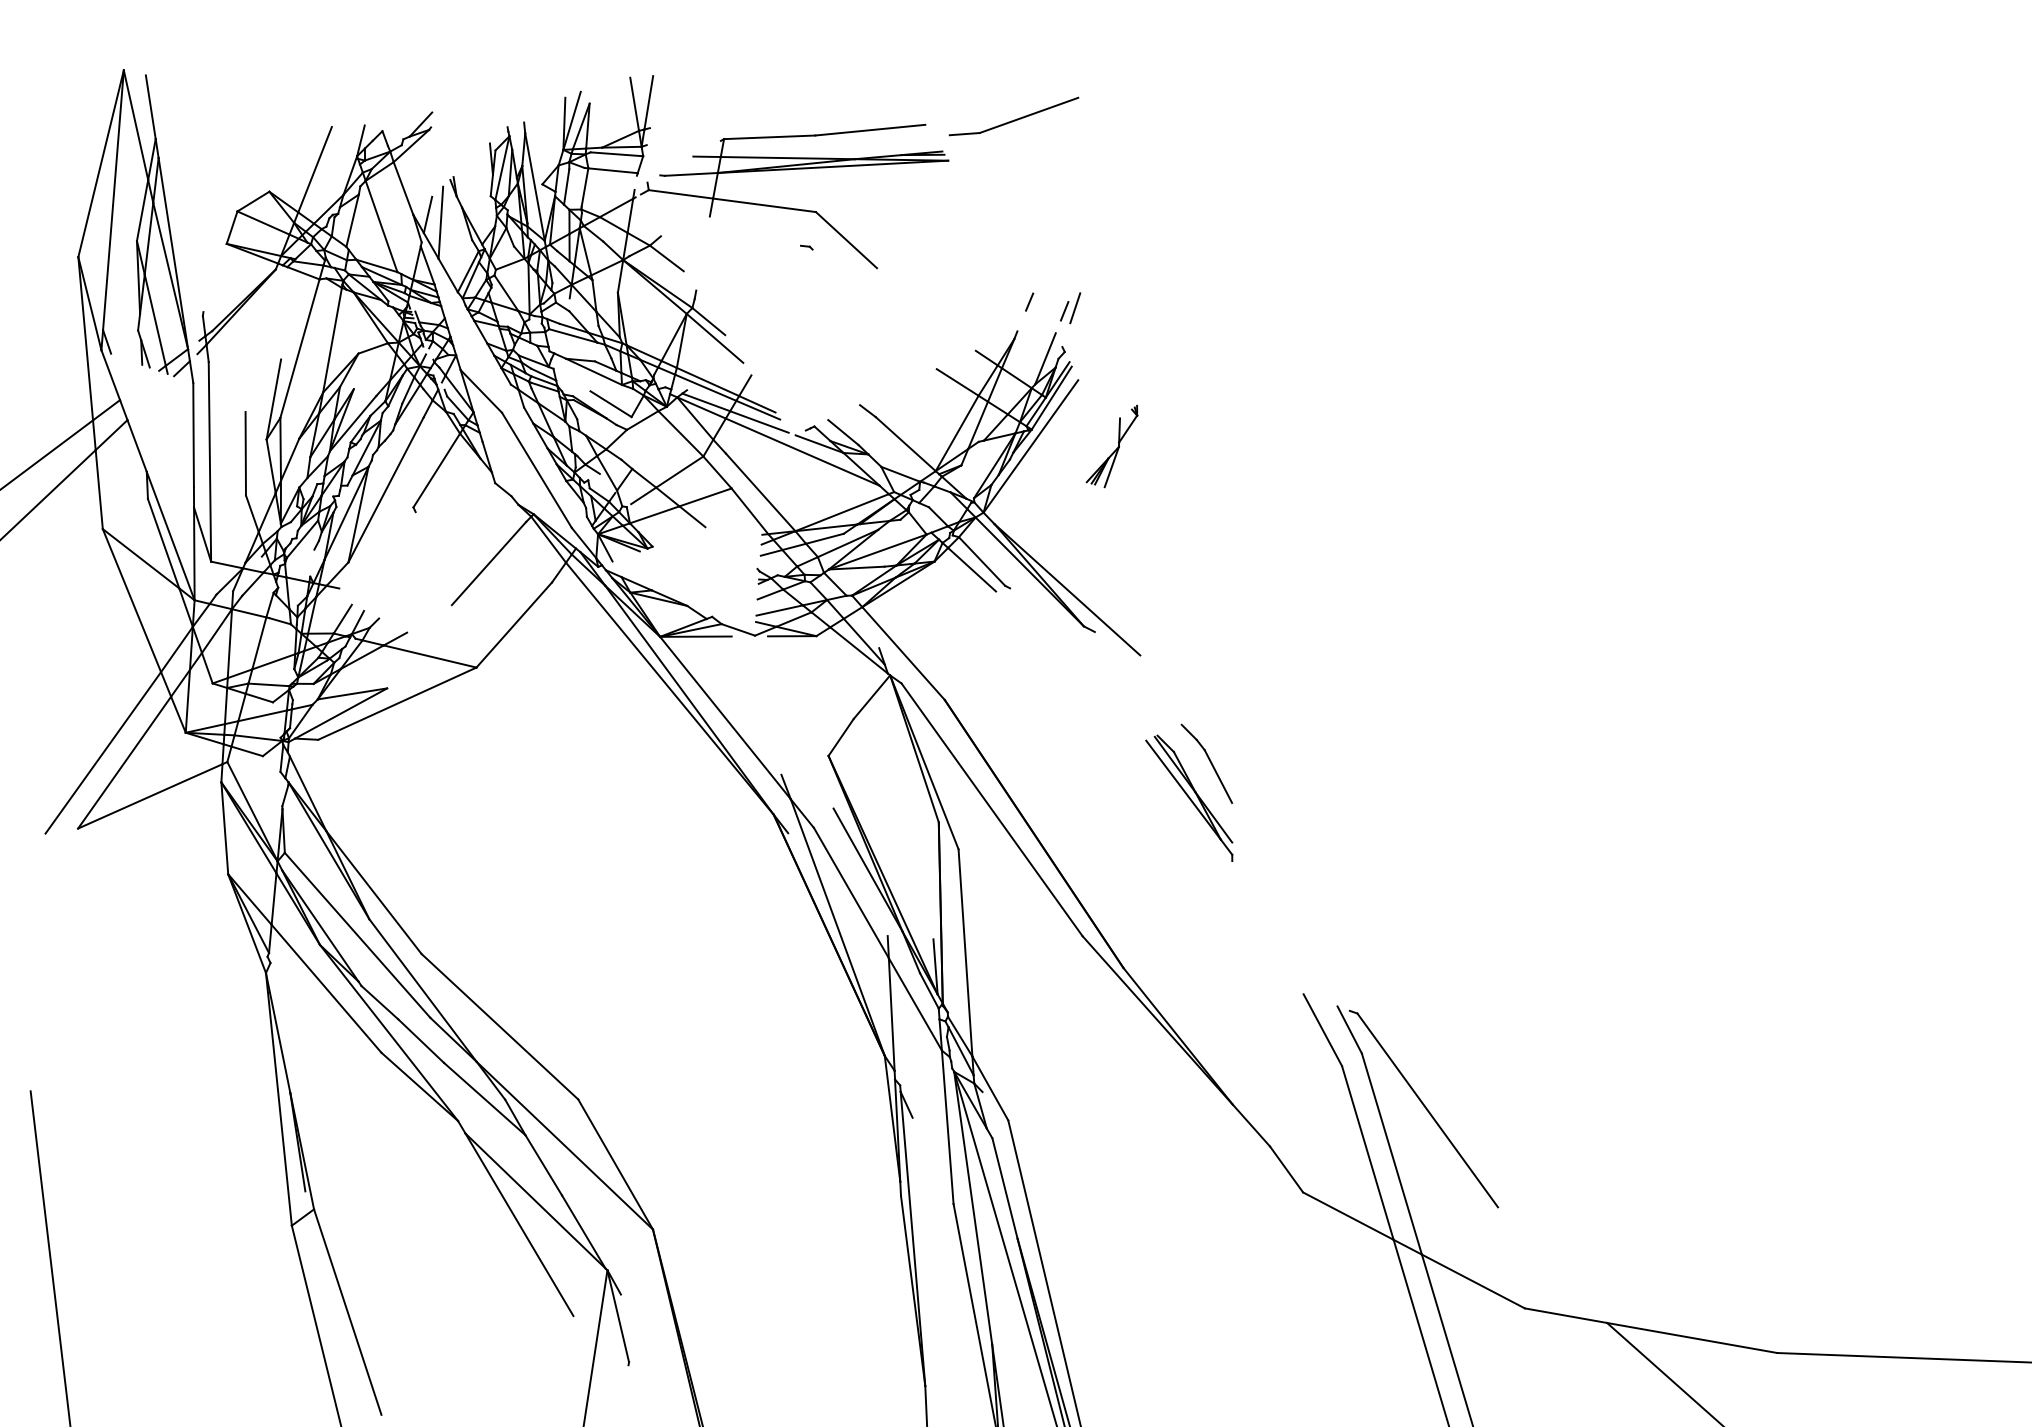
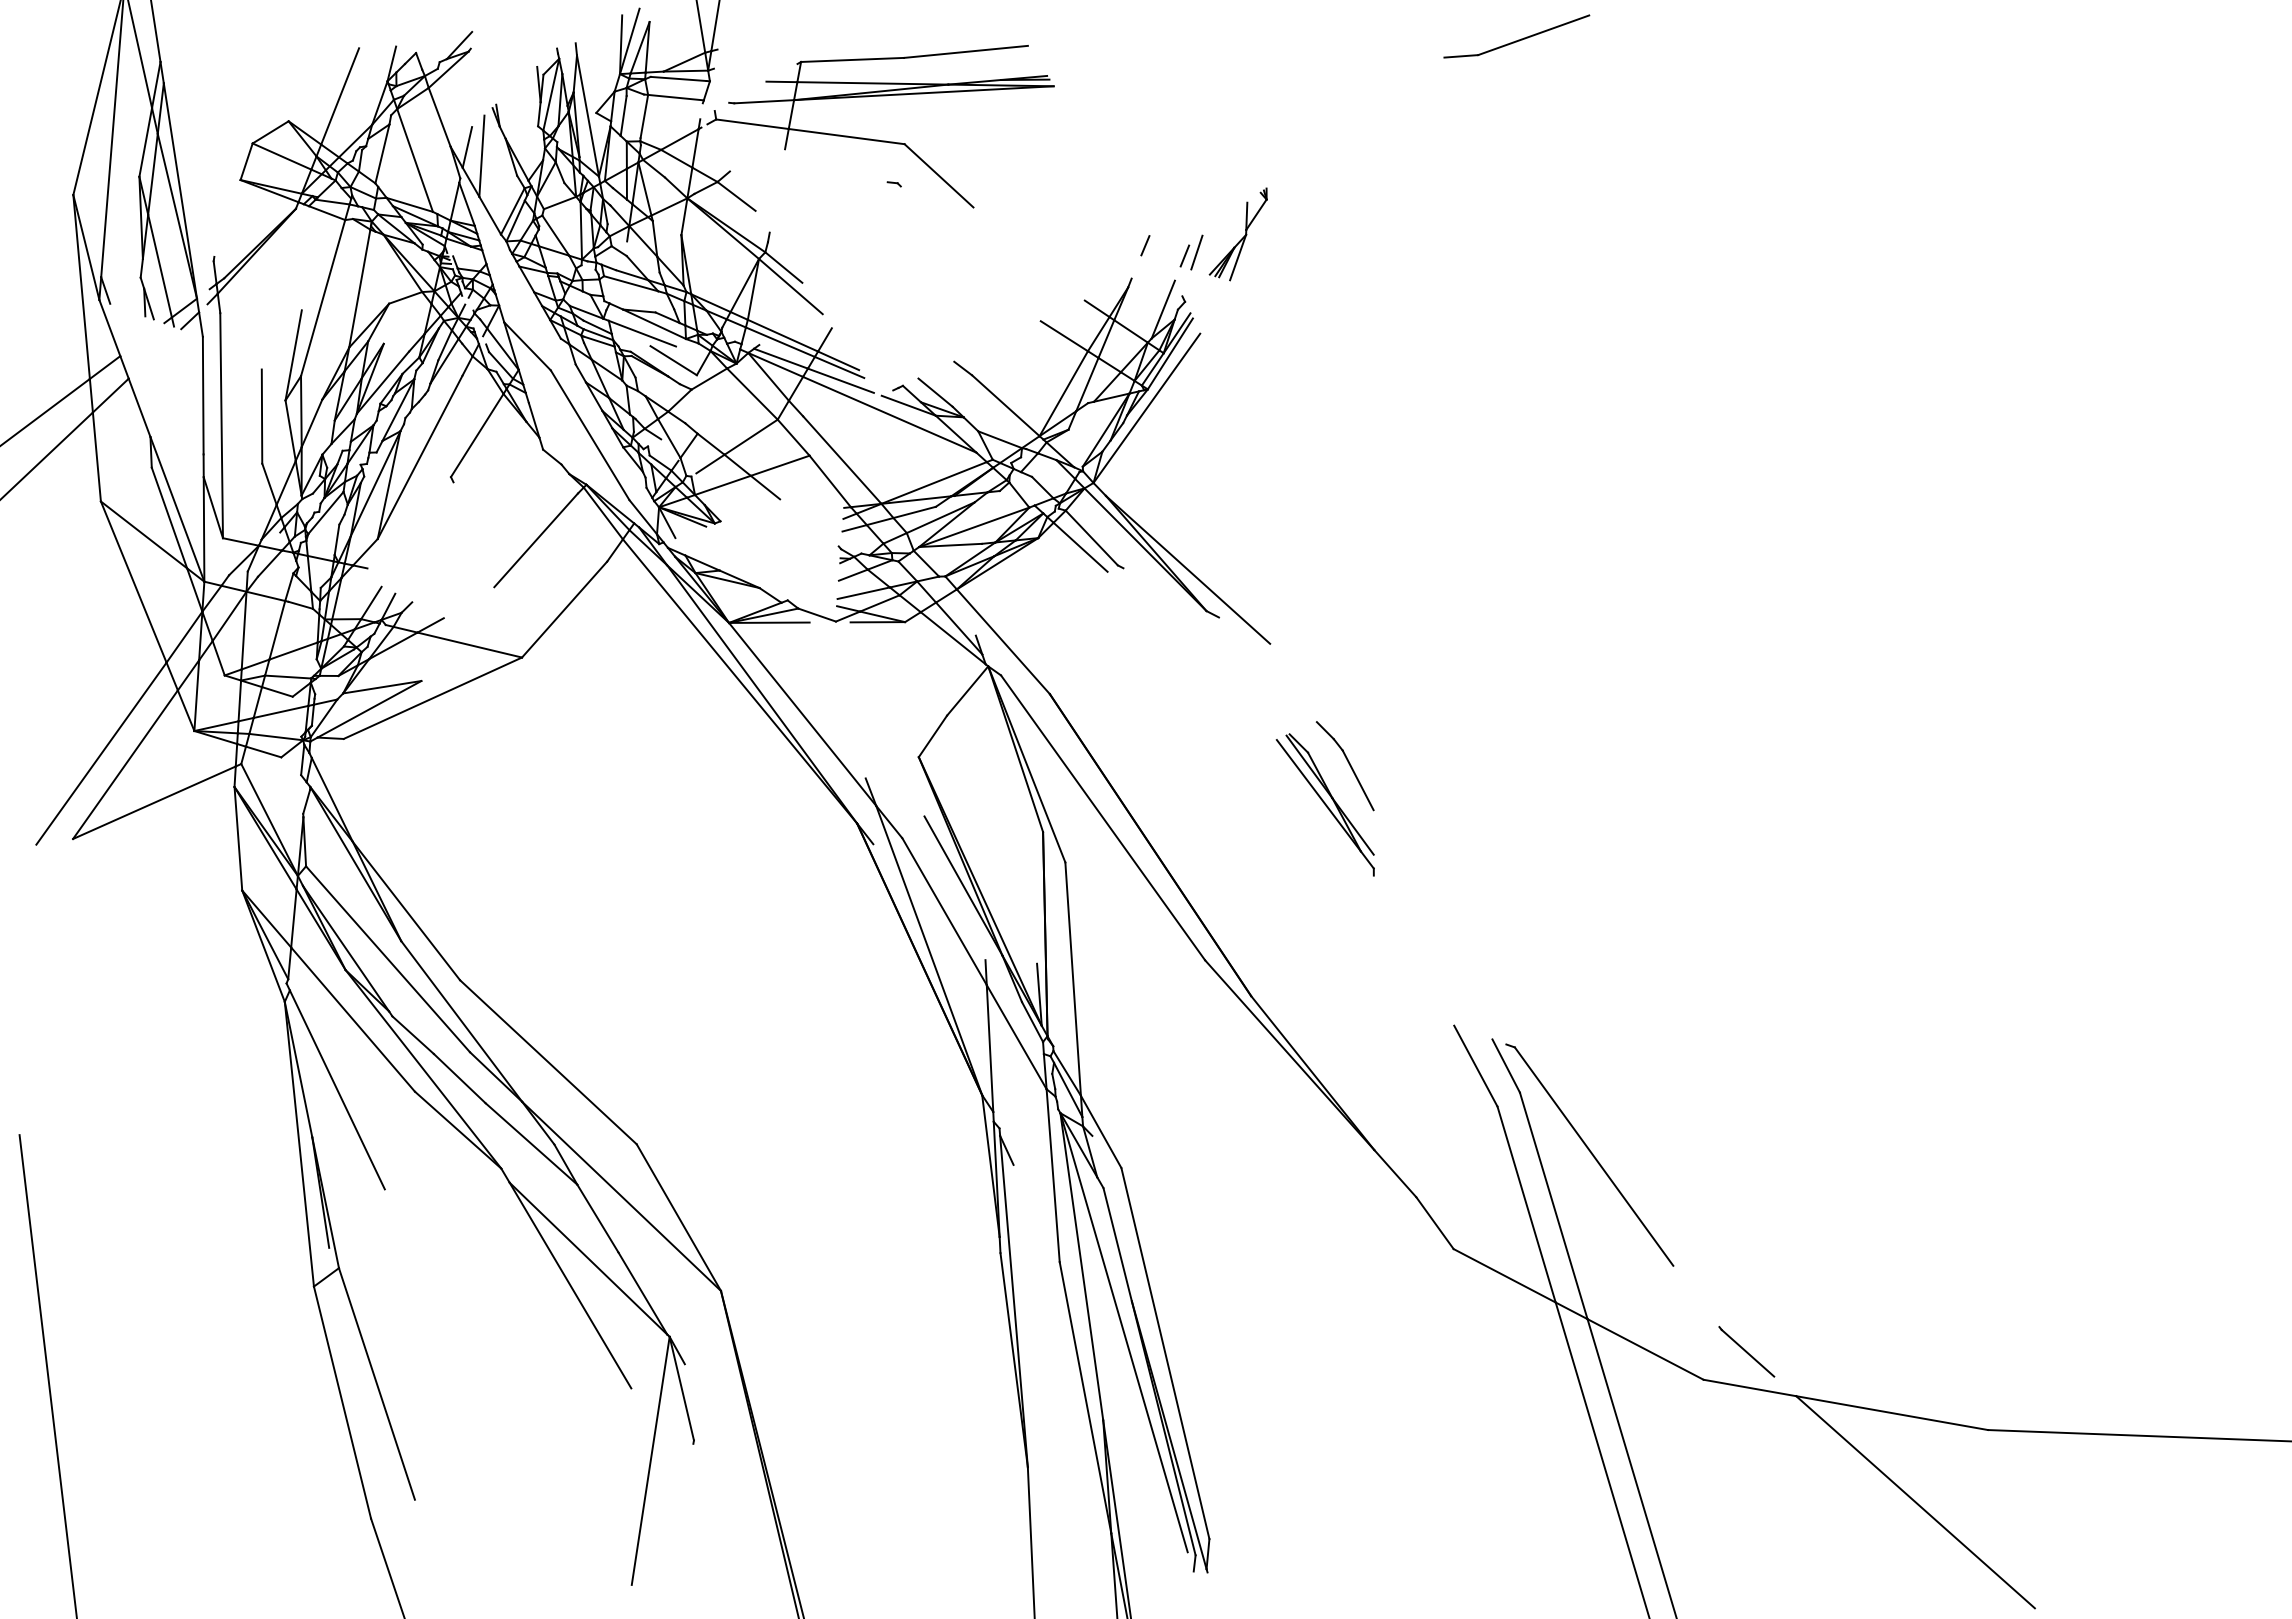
part: (1013, 116) -> (1516, 36), moved
line: (583, 380) -> (642, 333), added
part: (1111, 446) -> (1237, 234), moved
line: (311, 562) -> (336, 539), added
line: (311, 1050) -> (336, 1089), added
line: (1562, 1283) -> (1746, 1351), added

